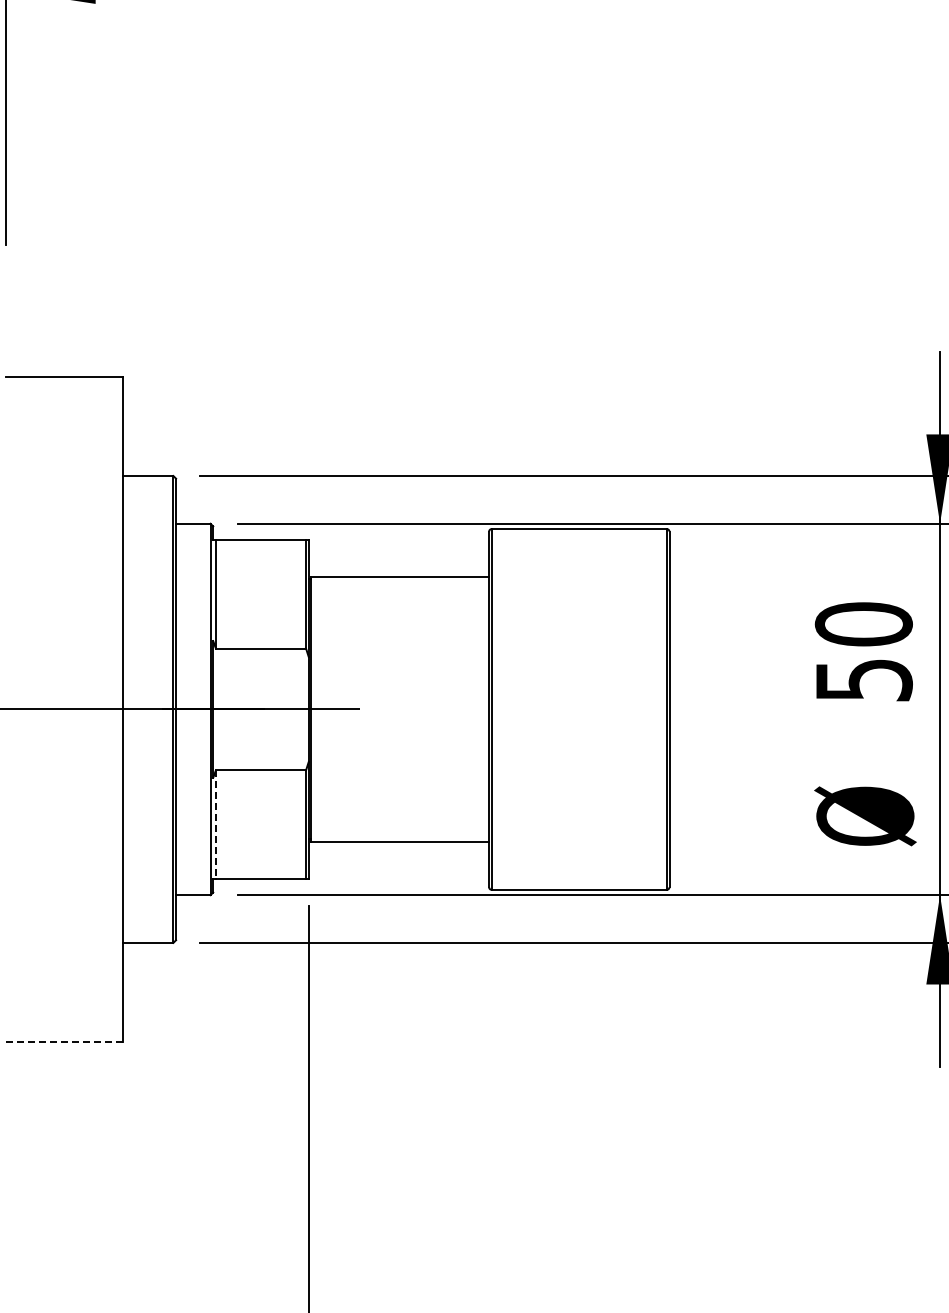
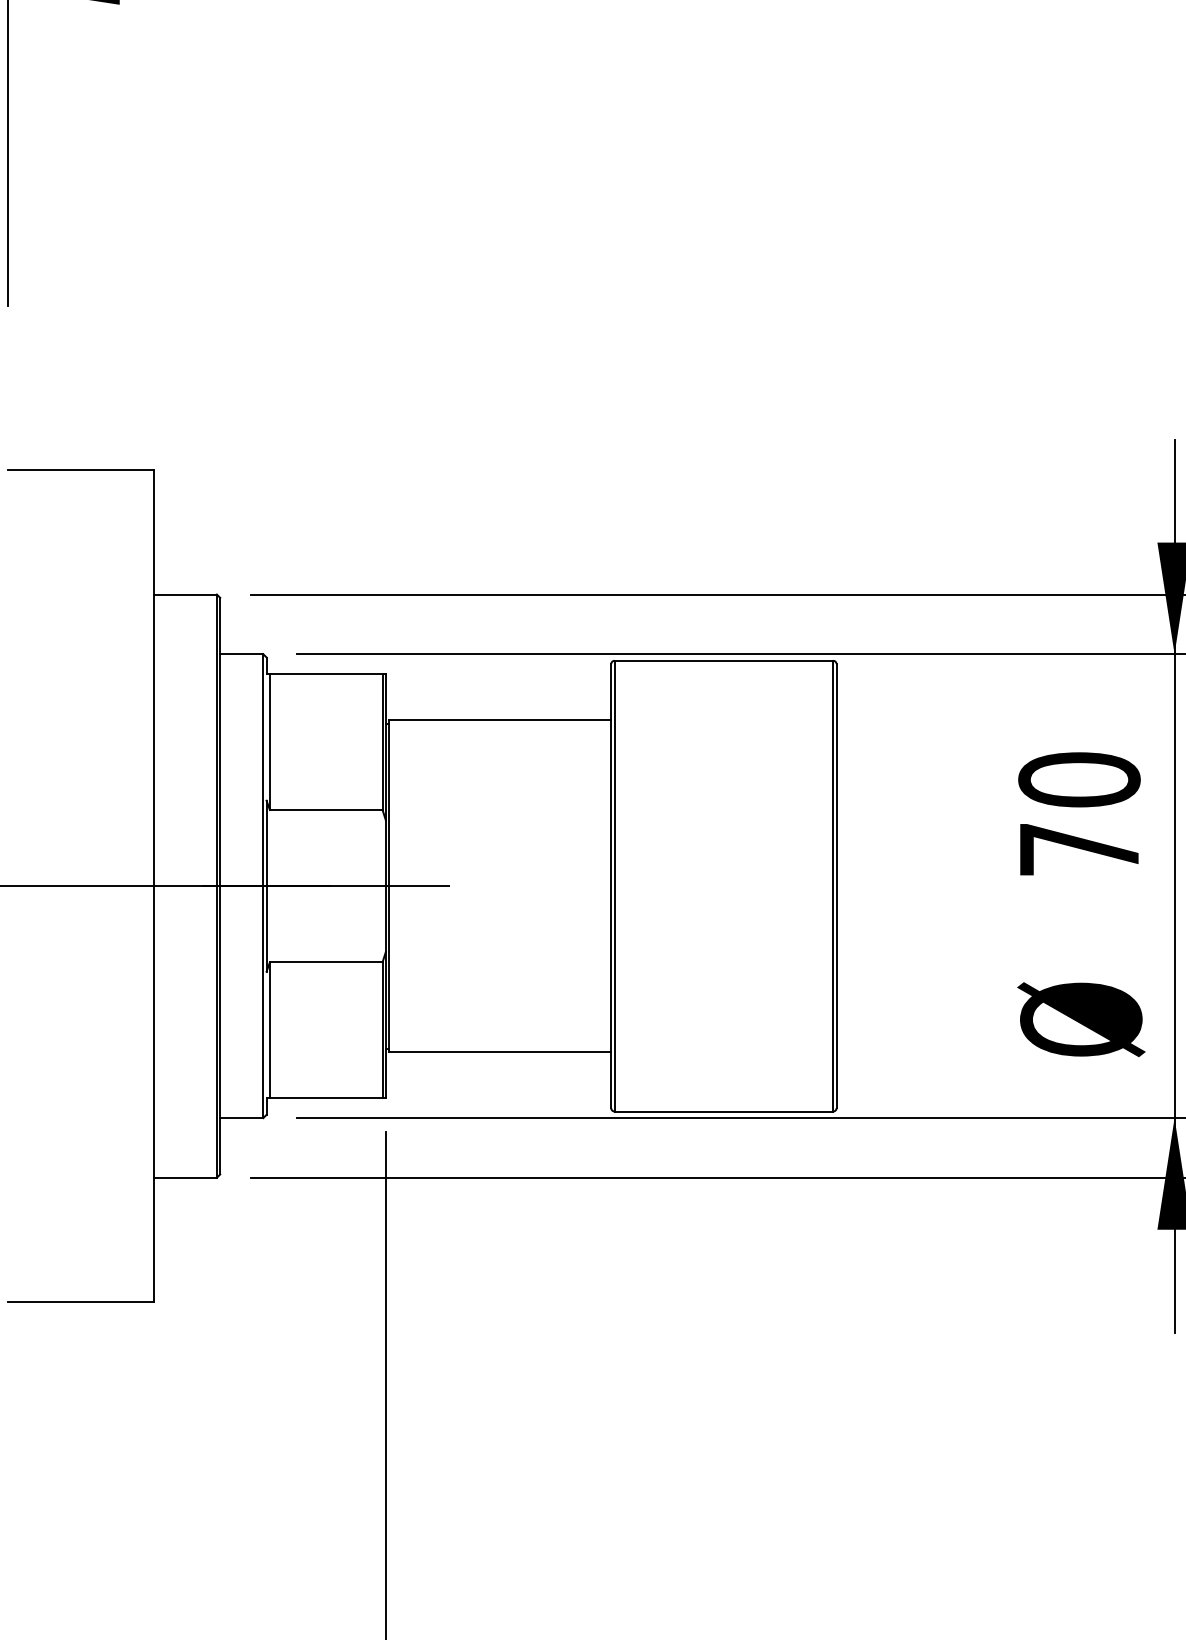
text: (864, 680) -> (1080, 849), 50 -> 70
line: (215, 825) -> (269, 1031), dashed -> solid
line: (65, 1042) -> (82, 1302), dashed -> solid

